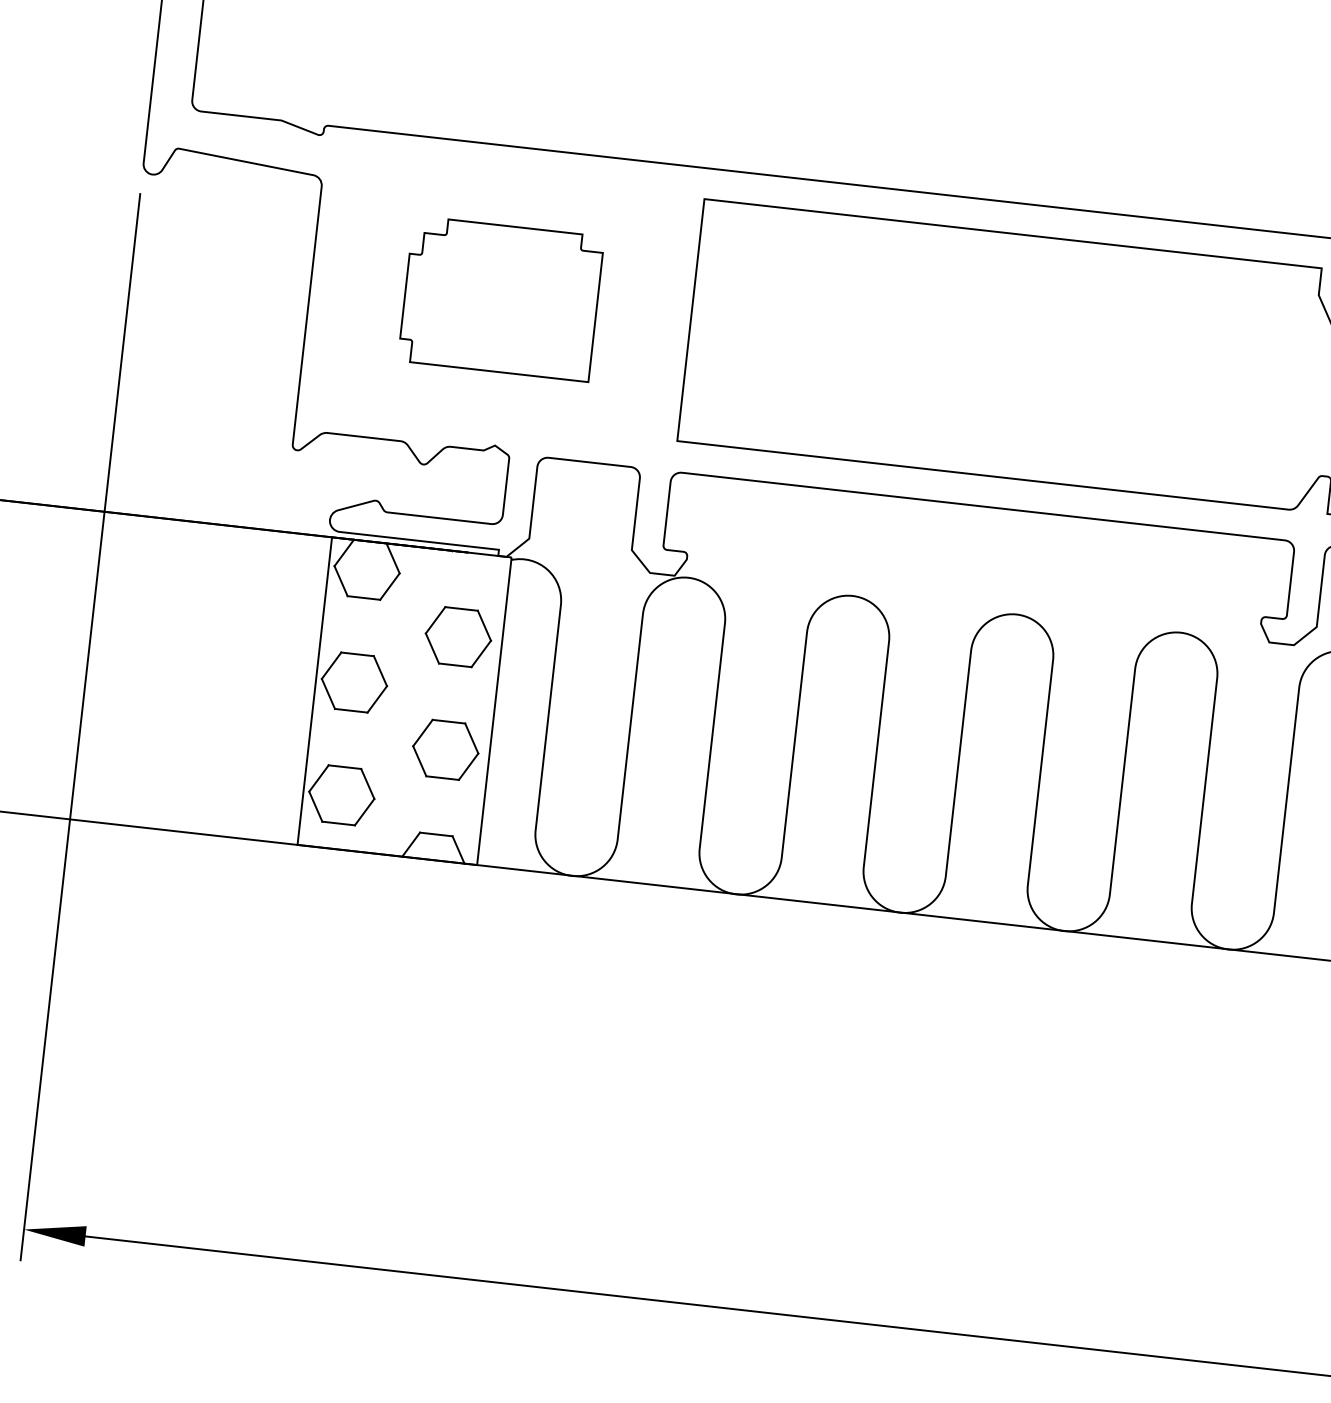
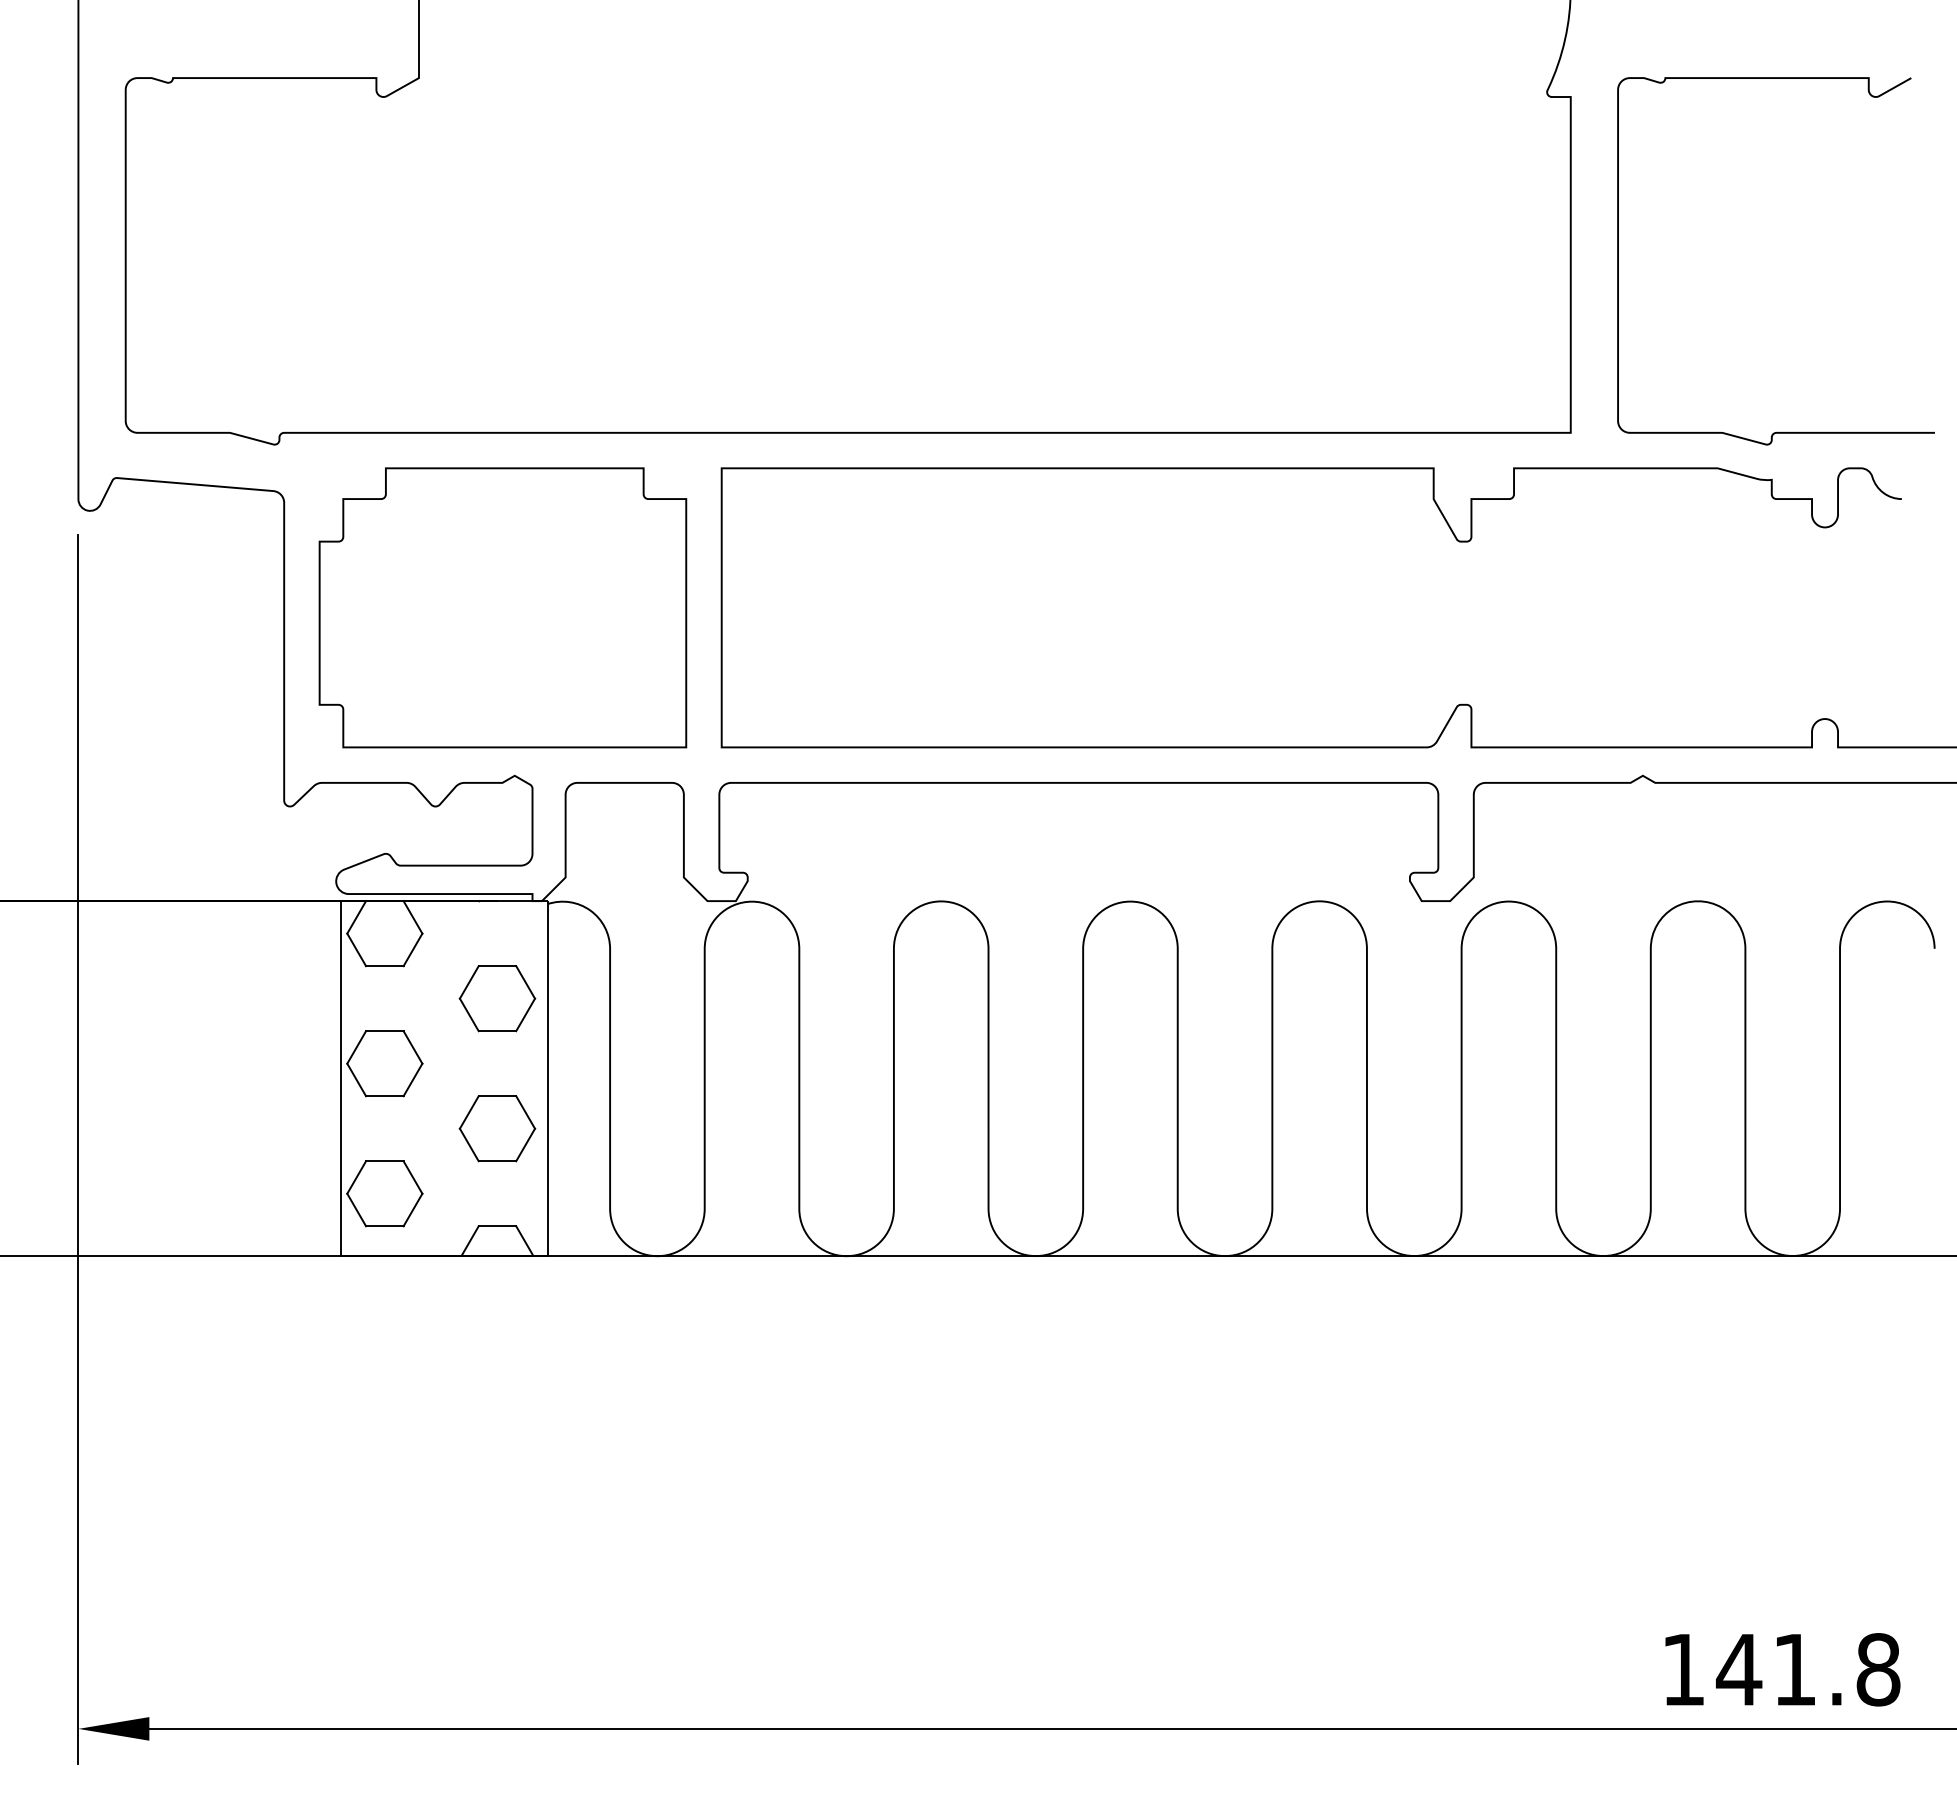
part: (500, 298) -> (502, 607), size x1.67

